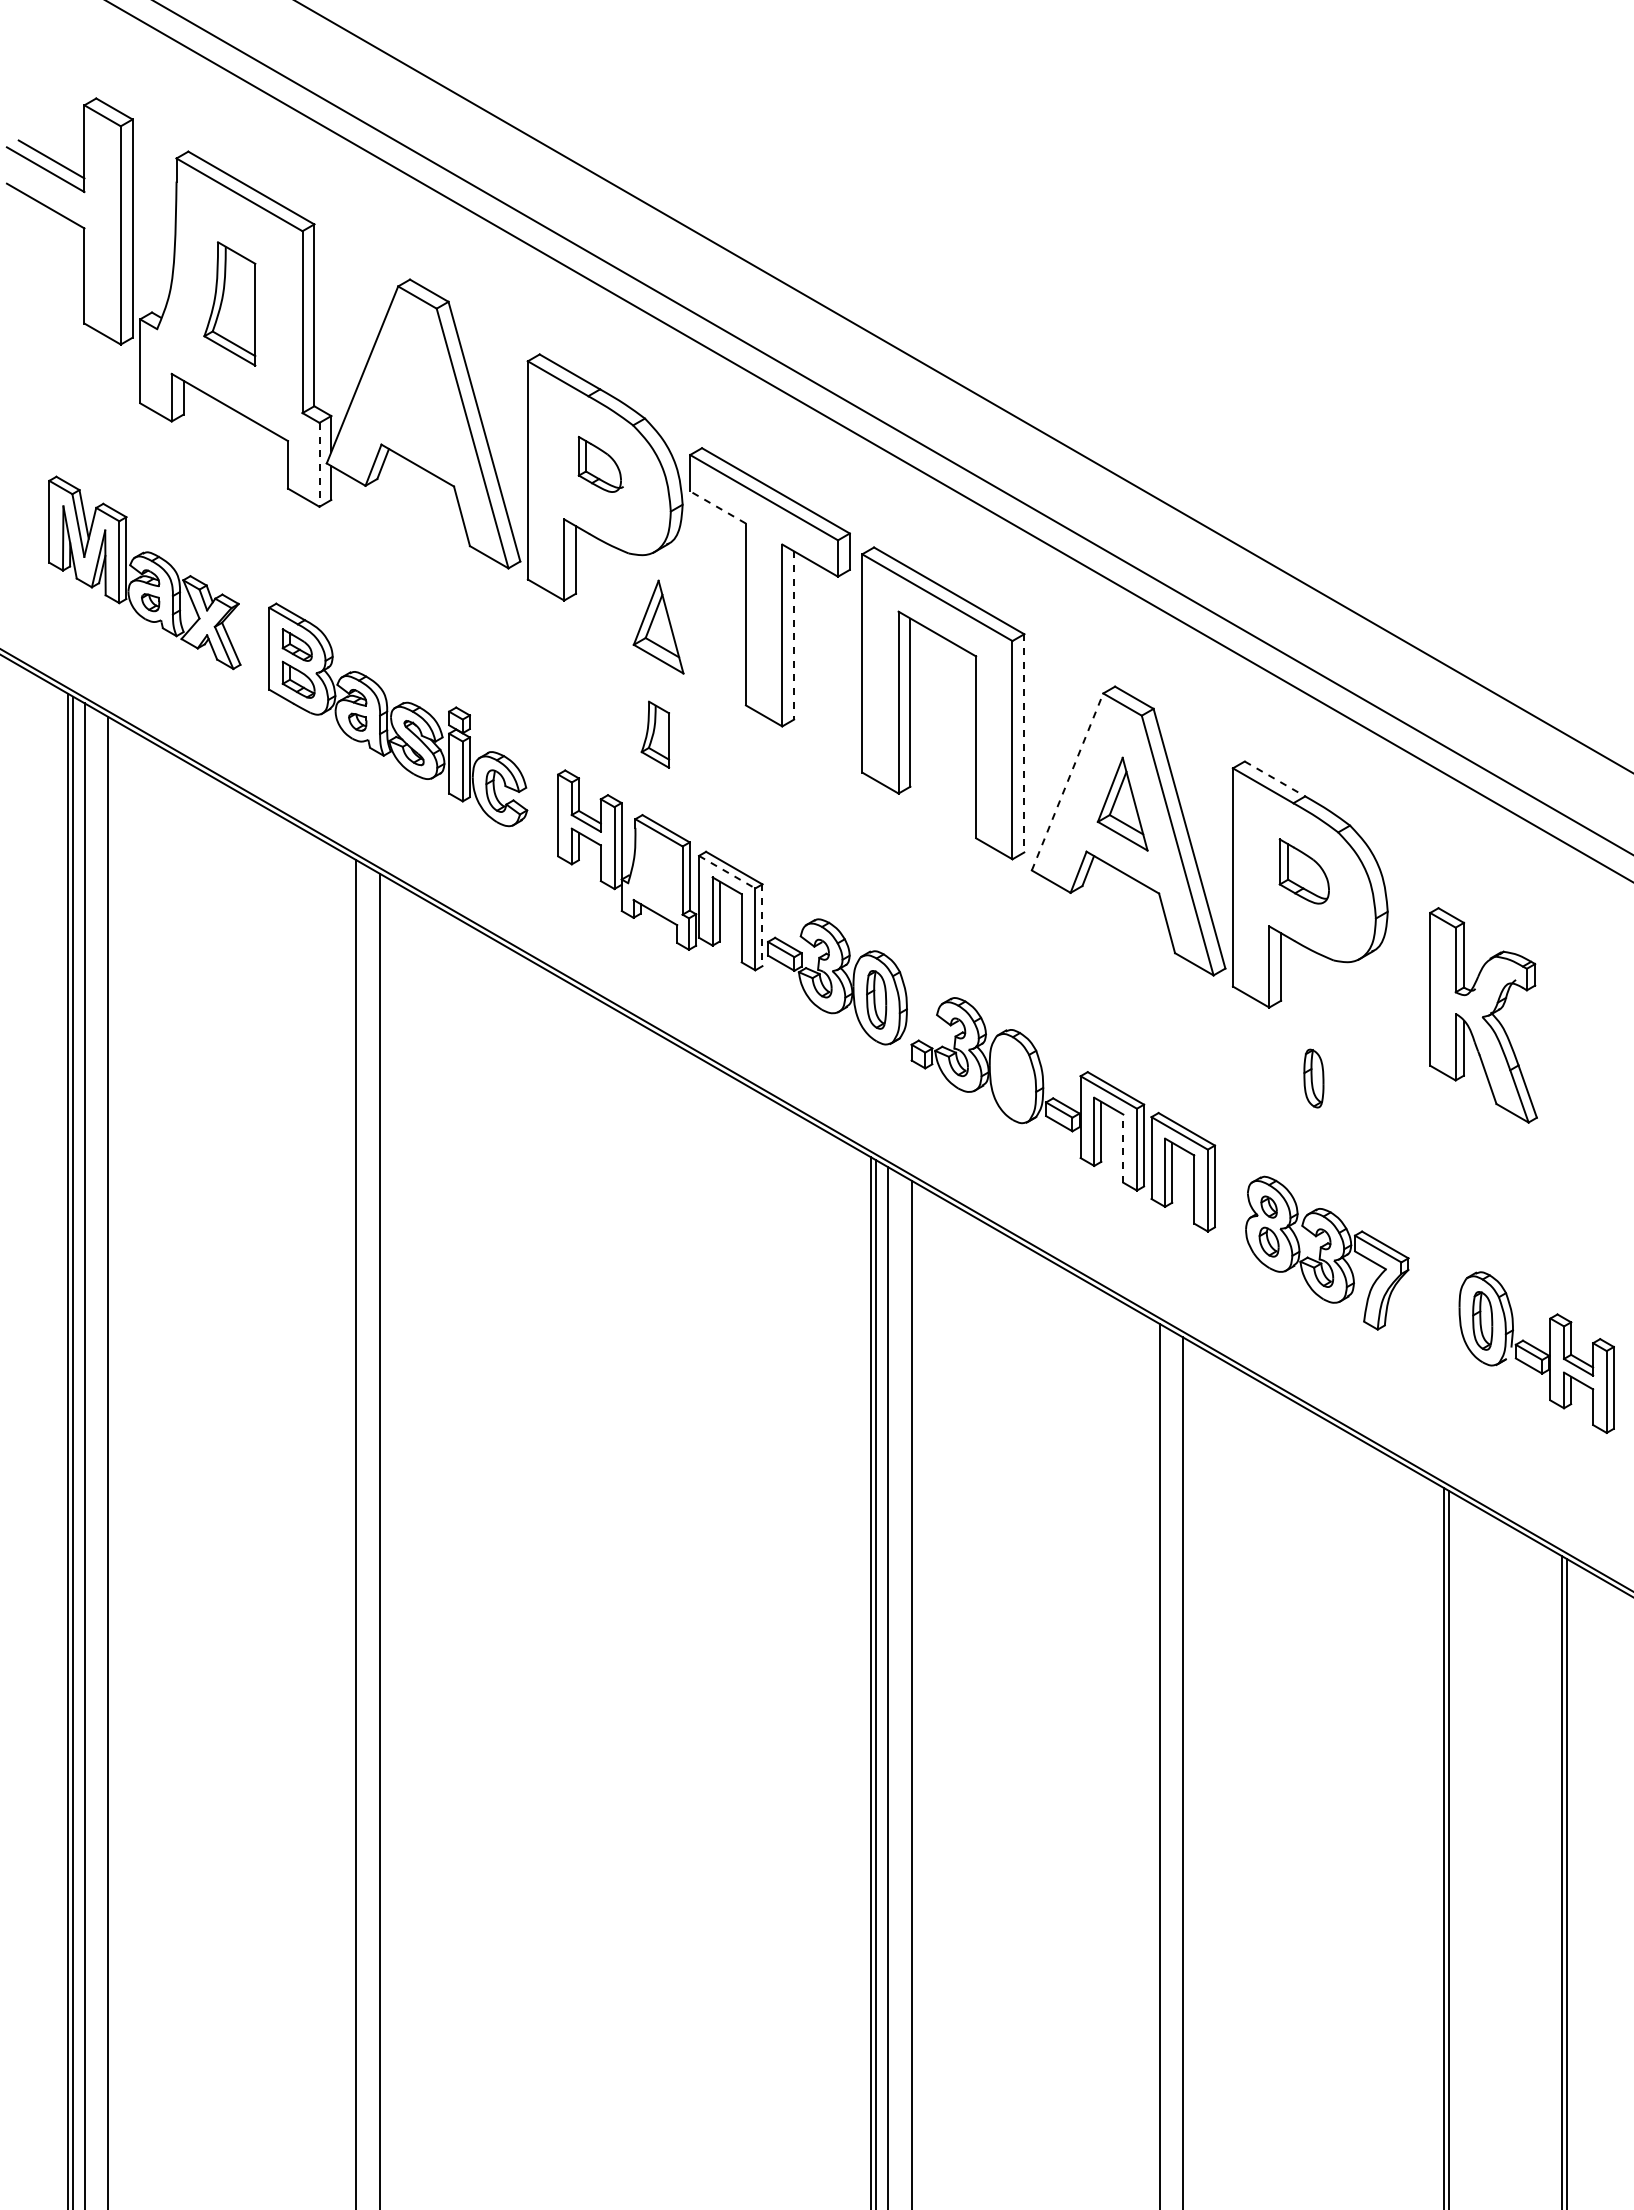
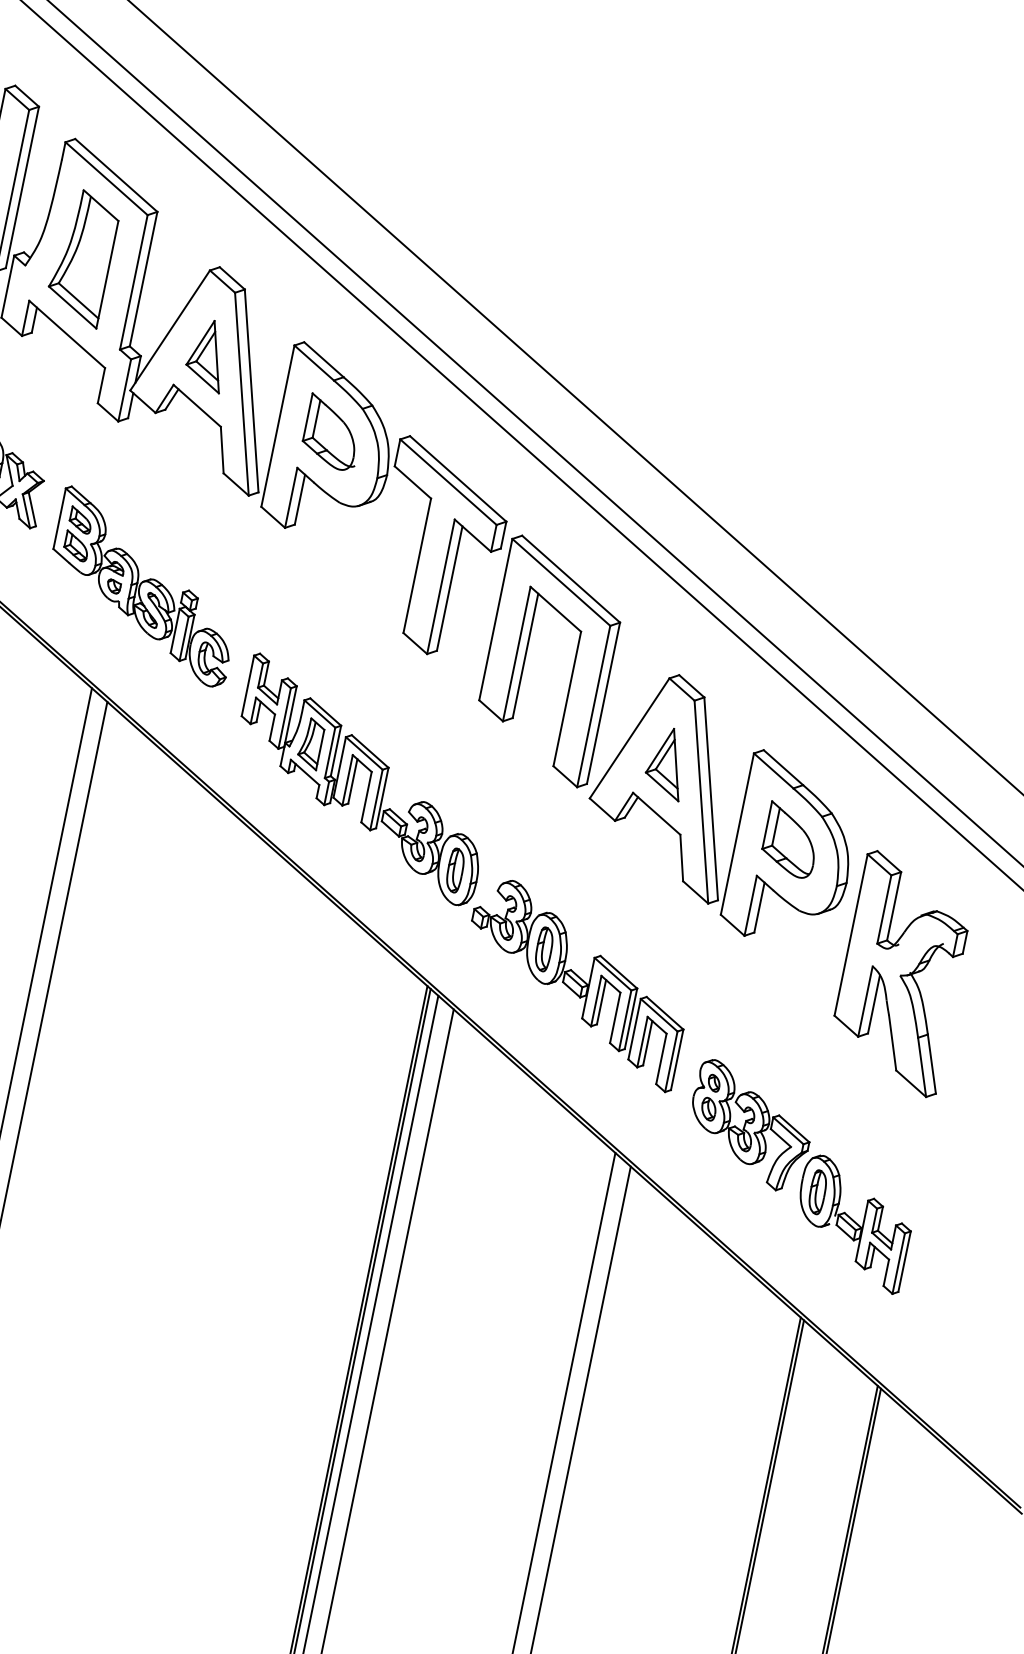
part: (229, 303) -> (82, 257), size x1.43
line: (319, 464) -> (124, 390), dashed -> solid
part: (600, 464) -> (332, 432), size x1.67
line: (717, 507) -> (412, 482), dashed -> solid
part: (658, 626) -> (207, 354), moved
line: (794, 635) -> (449, 588), dashed -> solid
part: (655, 734) -> (311, 743), moved
line: (1024, 743) -> (603, 703), dashed -> solid
line: (1275, 778) -> (783, 767), dashed -> solid
line: (1067, 781) -> (629, 738), dashed -> solid
part: (1304, 871) -> (791, 840), size x1.43
line: (727, 872) -> (364, 753), dashed -> solid
line: (762, 925) -> (382, 798), dashed -> solid
part: (1483, 1015) -> (901, 974), size x1.43
part: (1313, 1078) -> (543, 949), moved
line: (1123, 1148) -> (615, 1017), dashed -> solid
part: (1536, 1352) -> (852, 1223), moved

